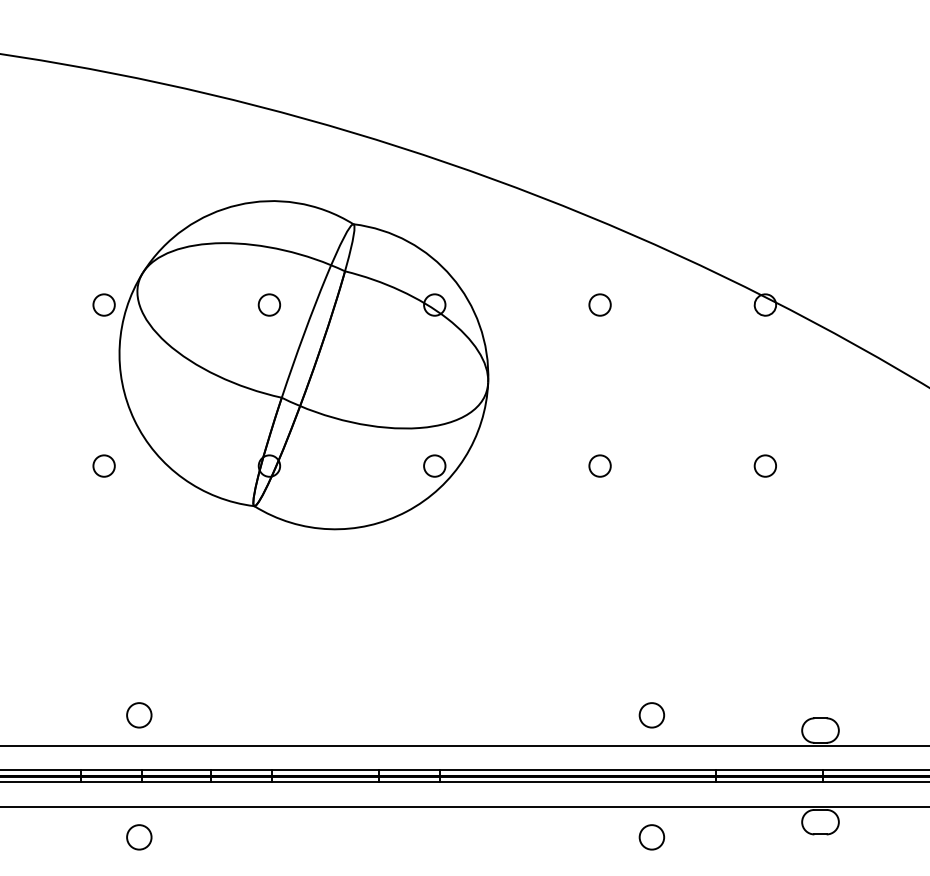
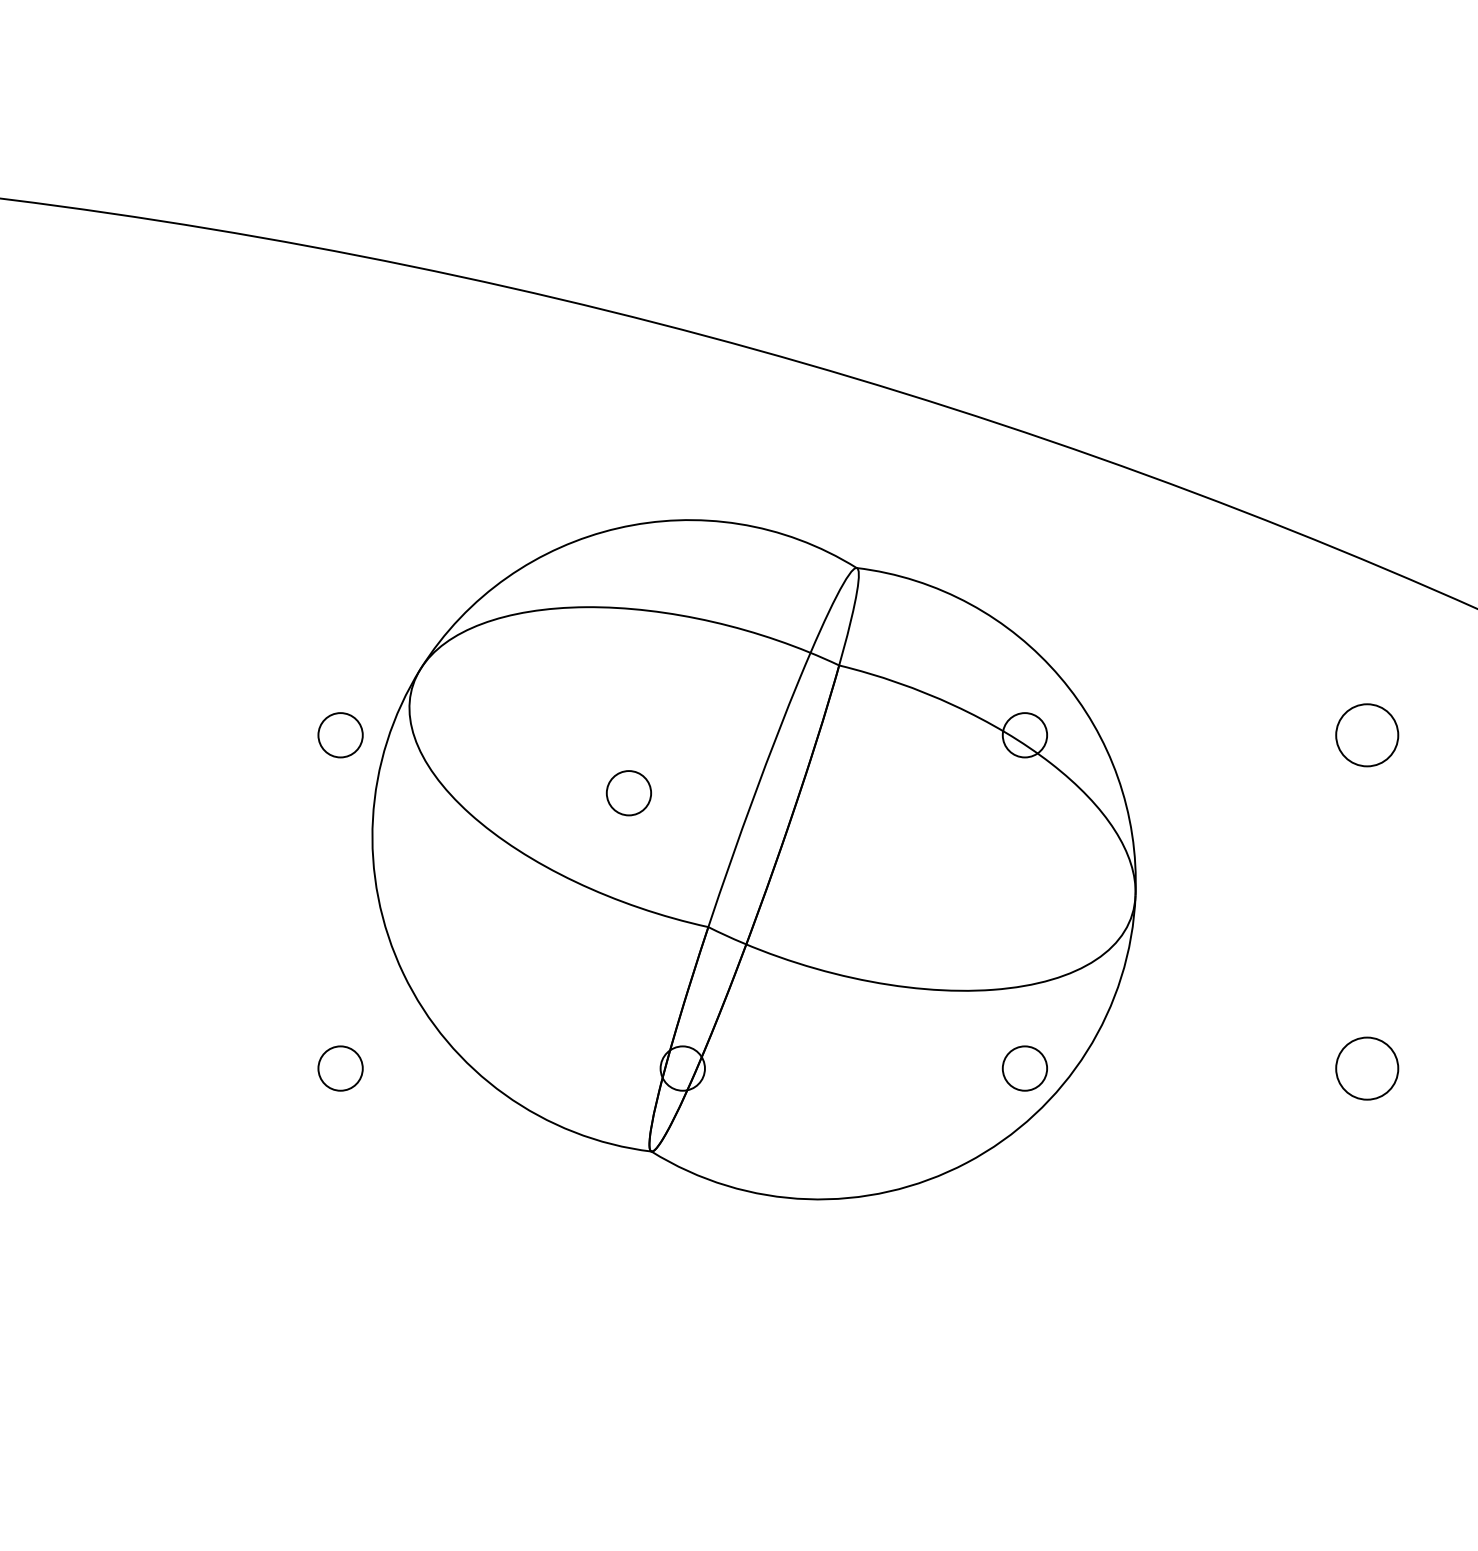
circle: (269, 304) -> (629, 792), moved
circle: (599, 304) -> (1365, 734), size x1.4
circle: (599, 465) -> (1365, 1067), size x1.4

